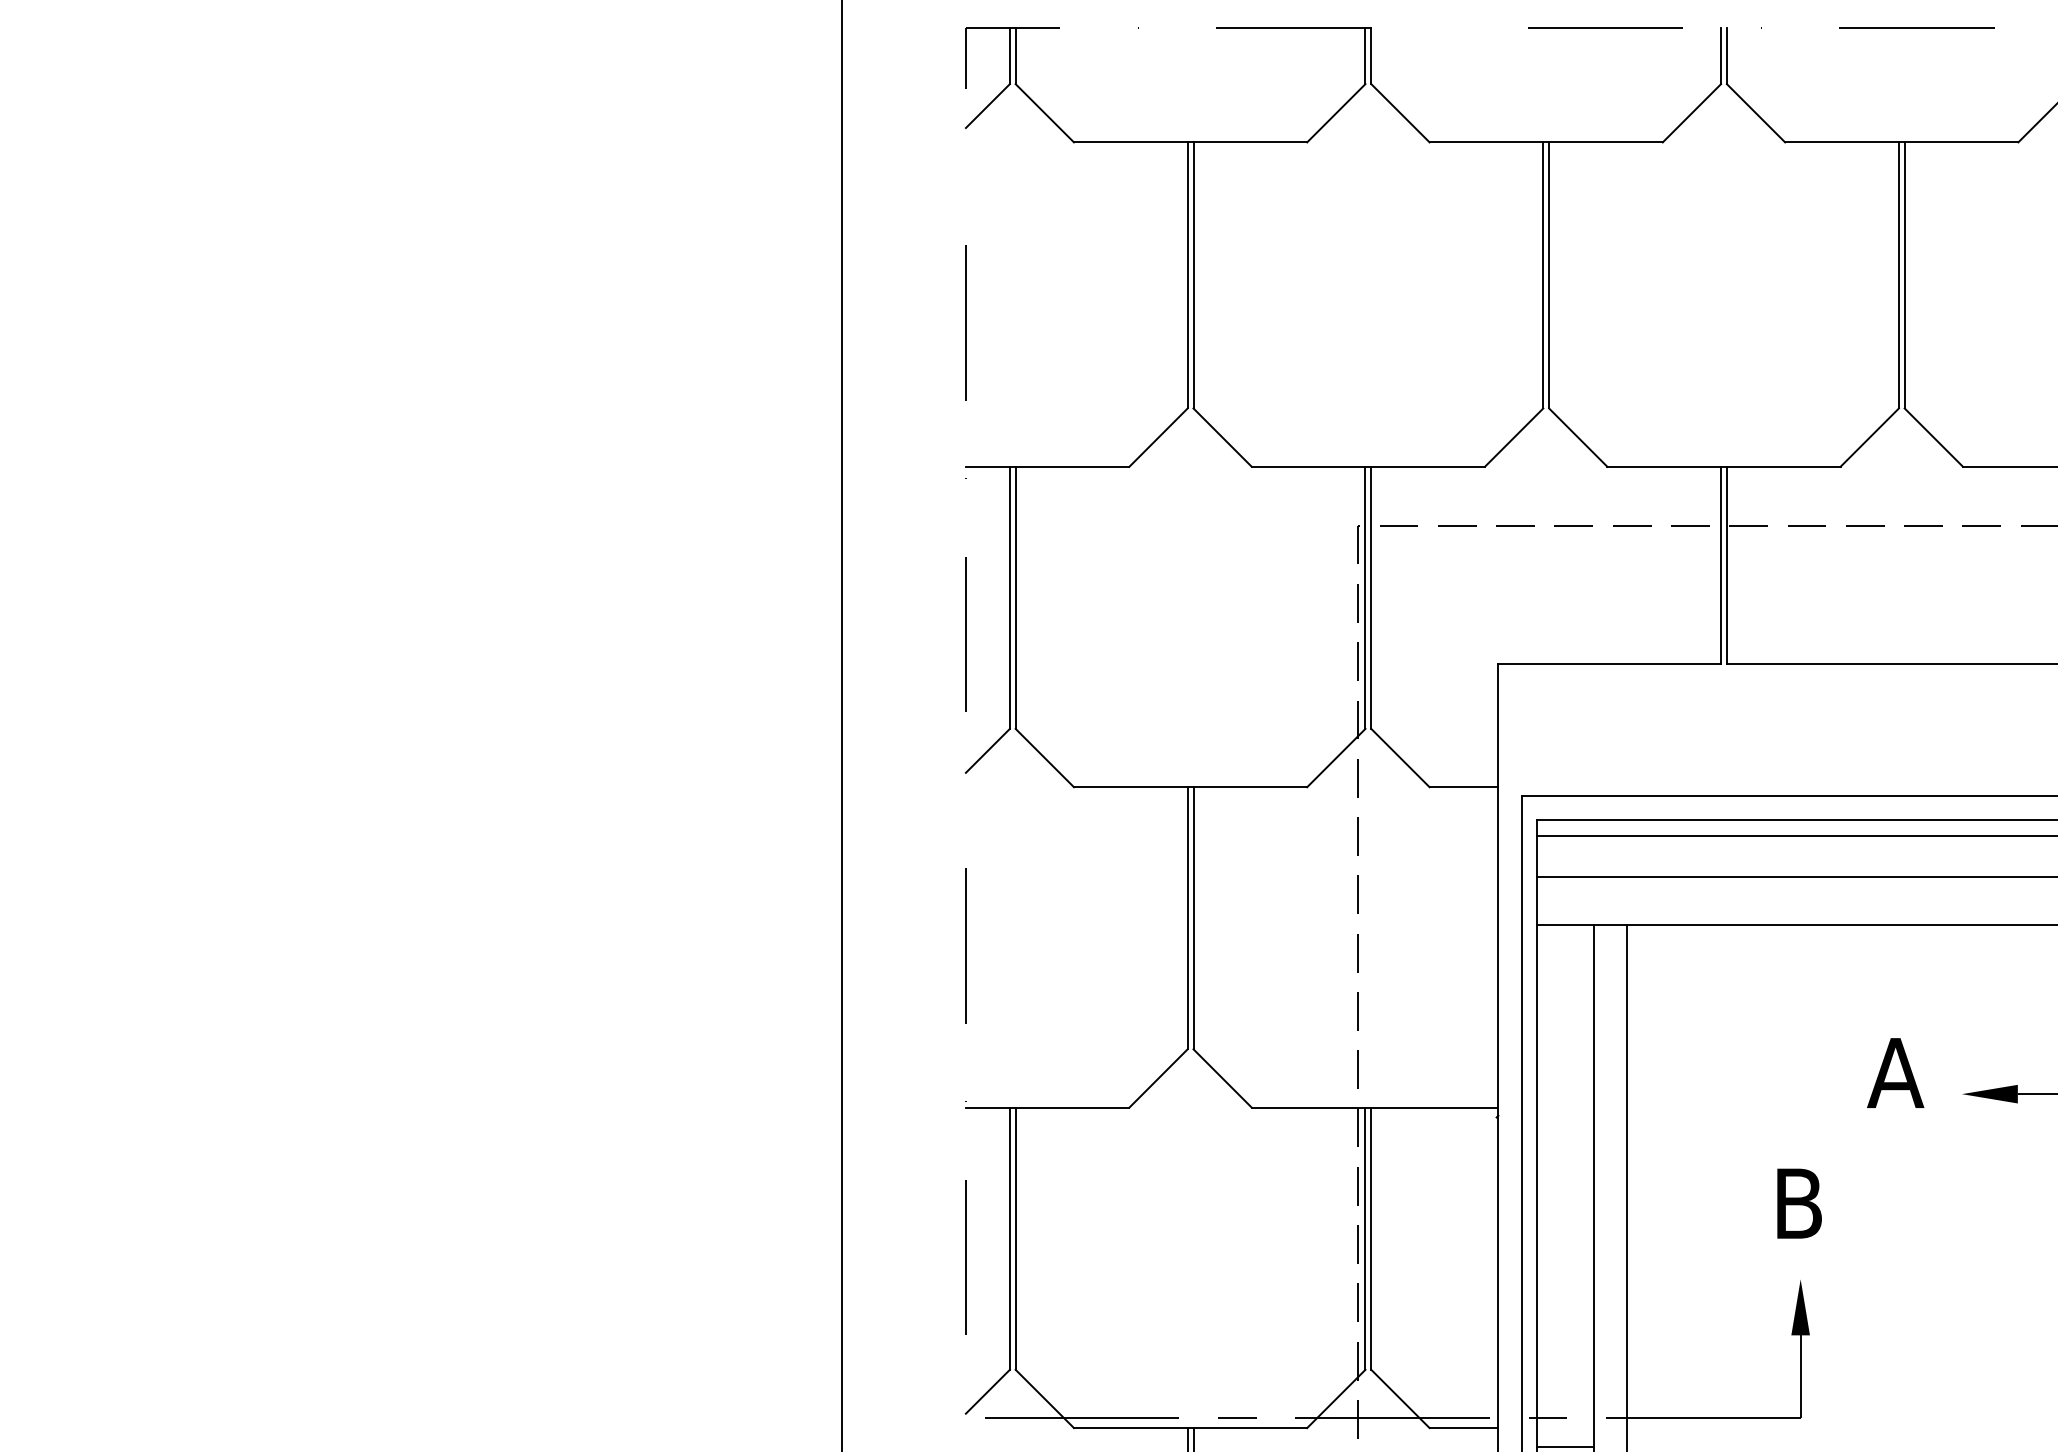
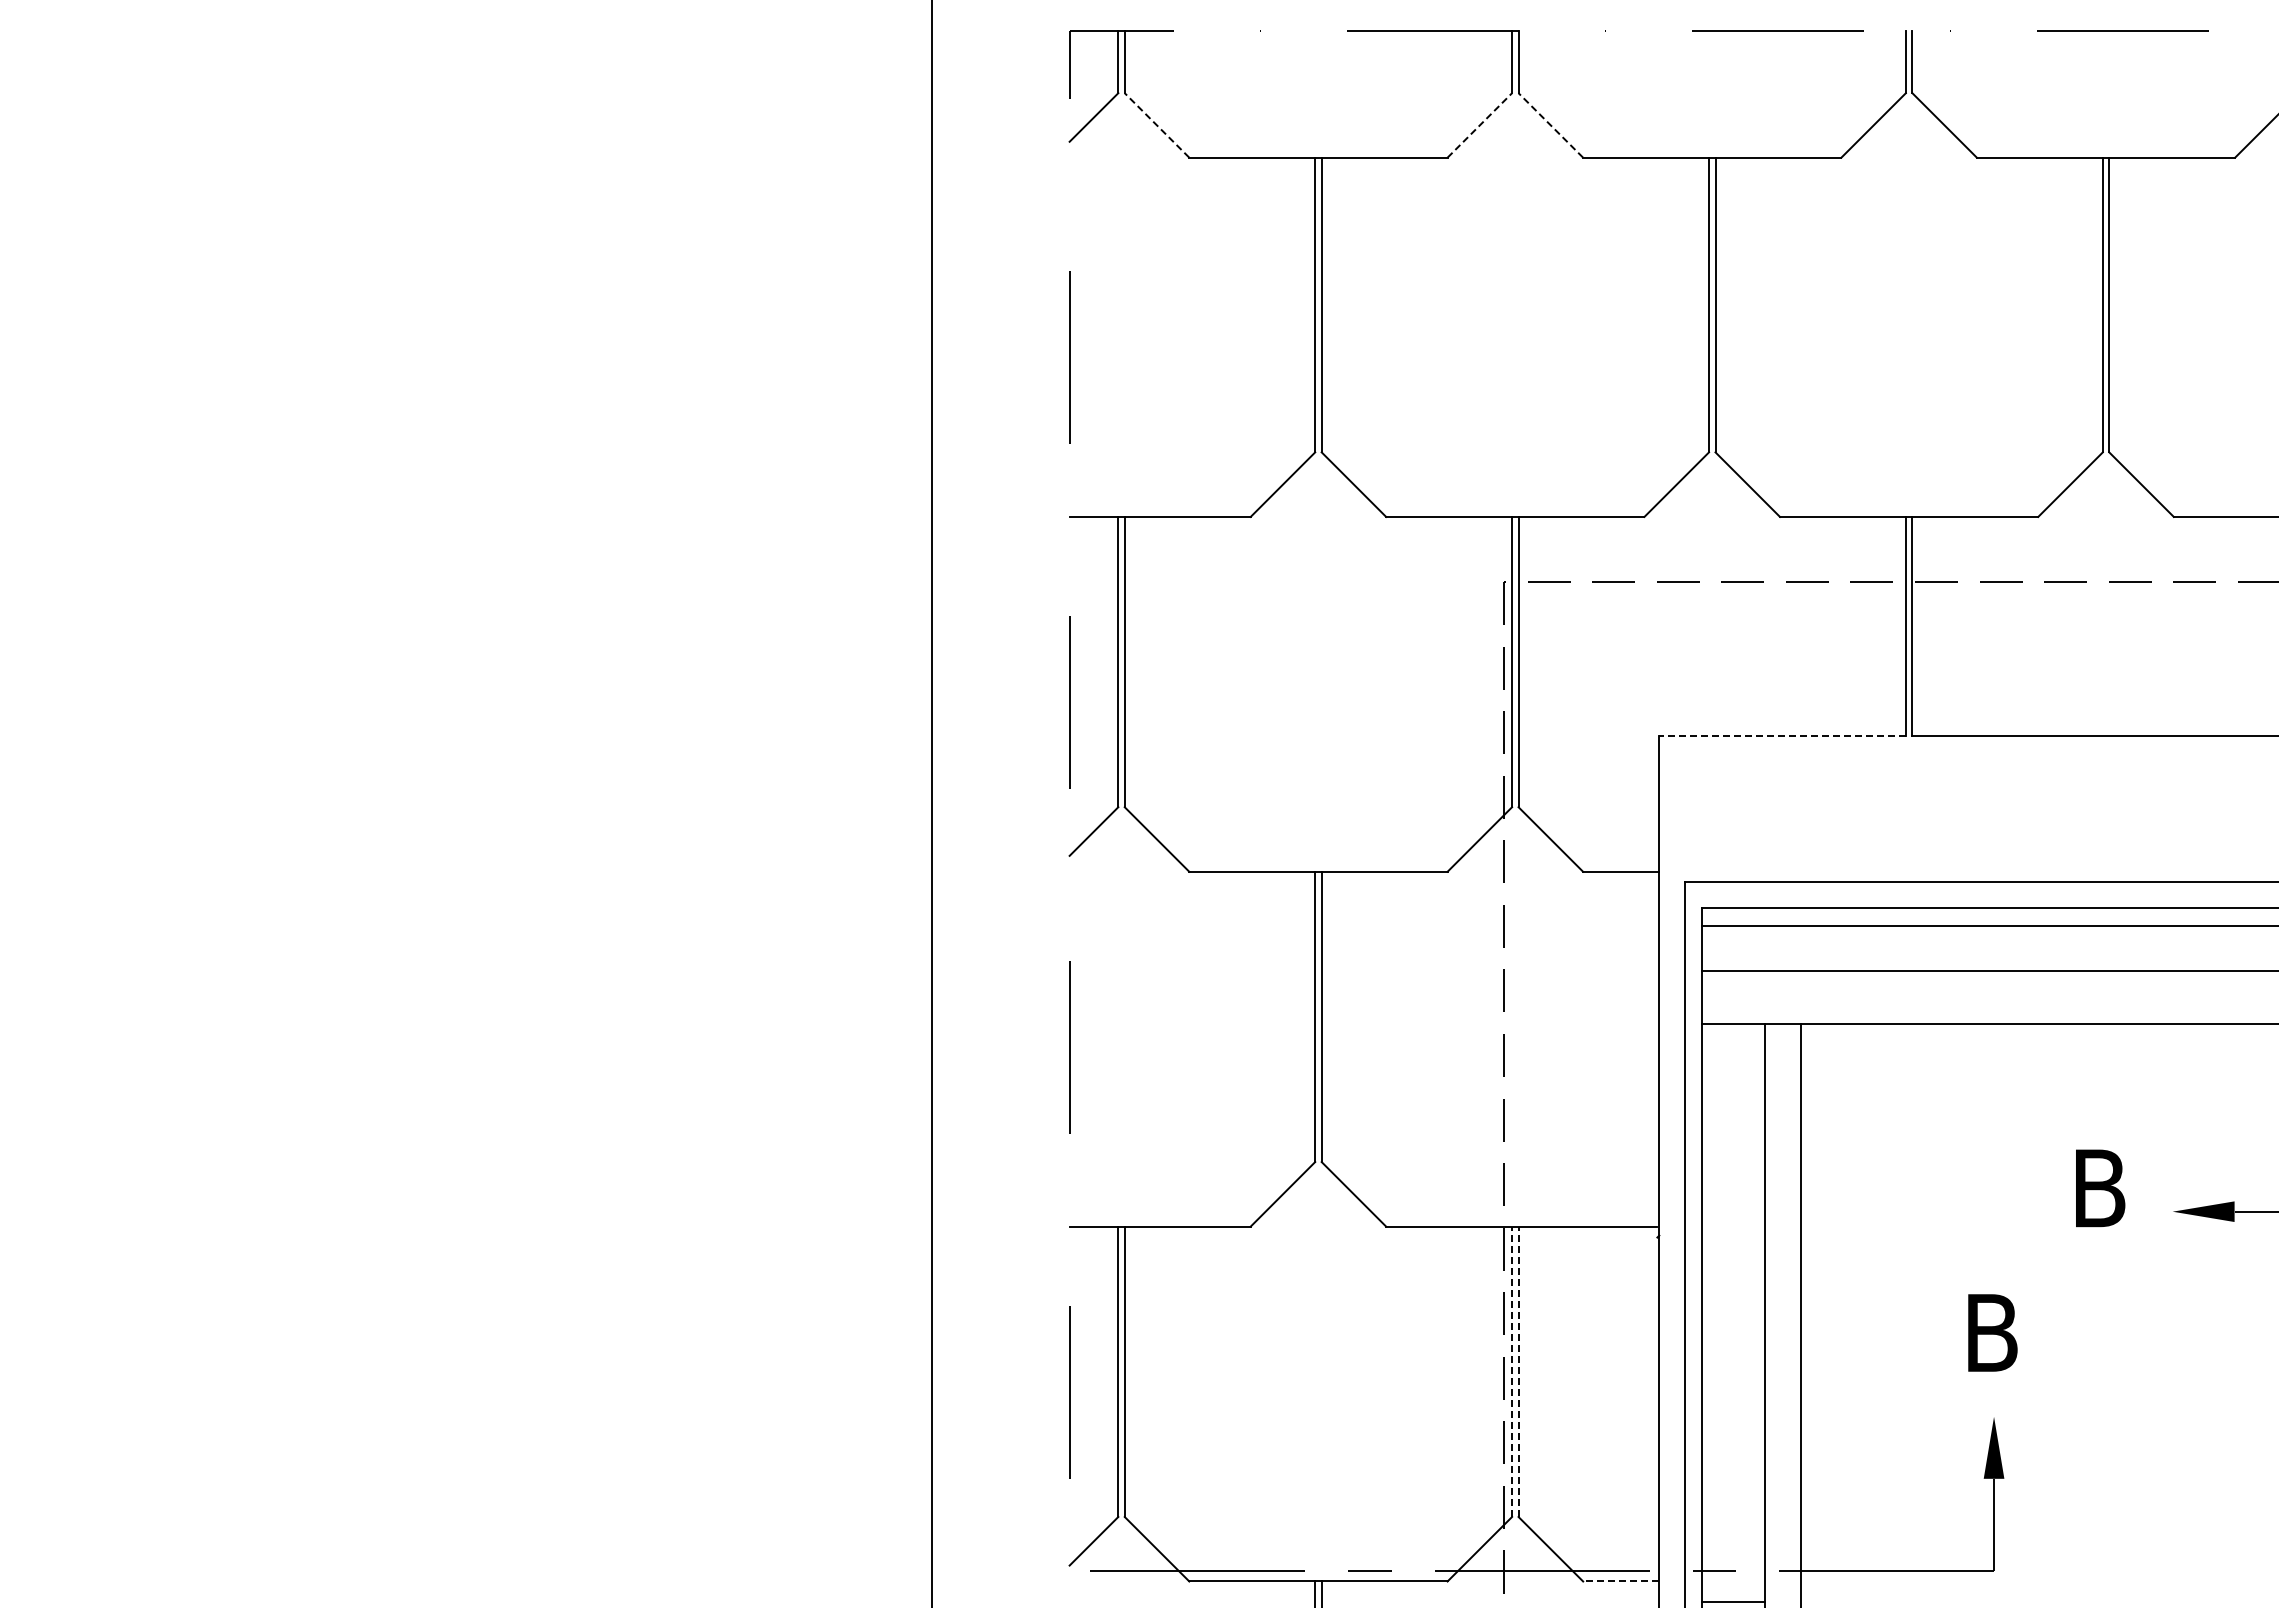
line: (1045, 113) -> (1157, 125), solid -> dashed
line: (1336, 113) -> (1479, 125), solid -> dashed
line: (1400, 113) -> (1550, 125), solid -> dashed
line: (1609, 664) -> (1782, 735), solid -> dashed
text: (1894, 1073) -> (2098, 1188), A -> B
line: (1365, 1238) -> (1512, 1371), solid -> dashed
line: (1371, 1238) -> (1518, 1371), solid -> dashed
line: (1463, 1428) -> (1620, 1581), solid -> dashed

